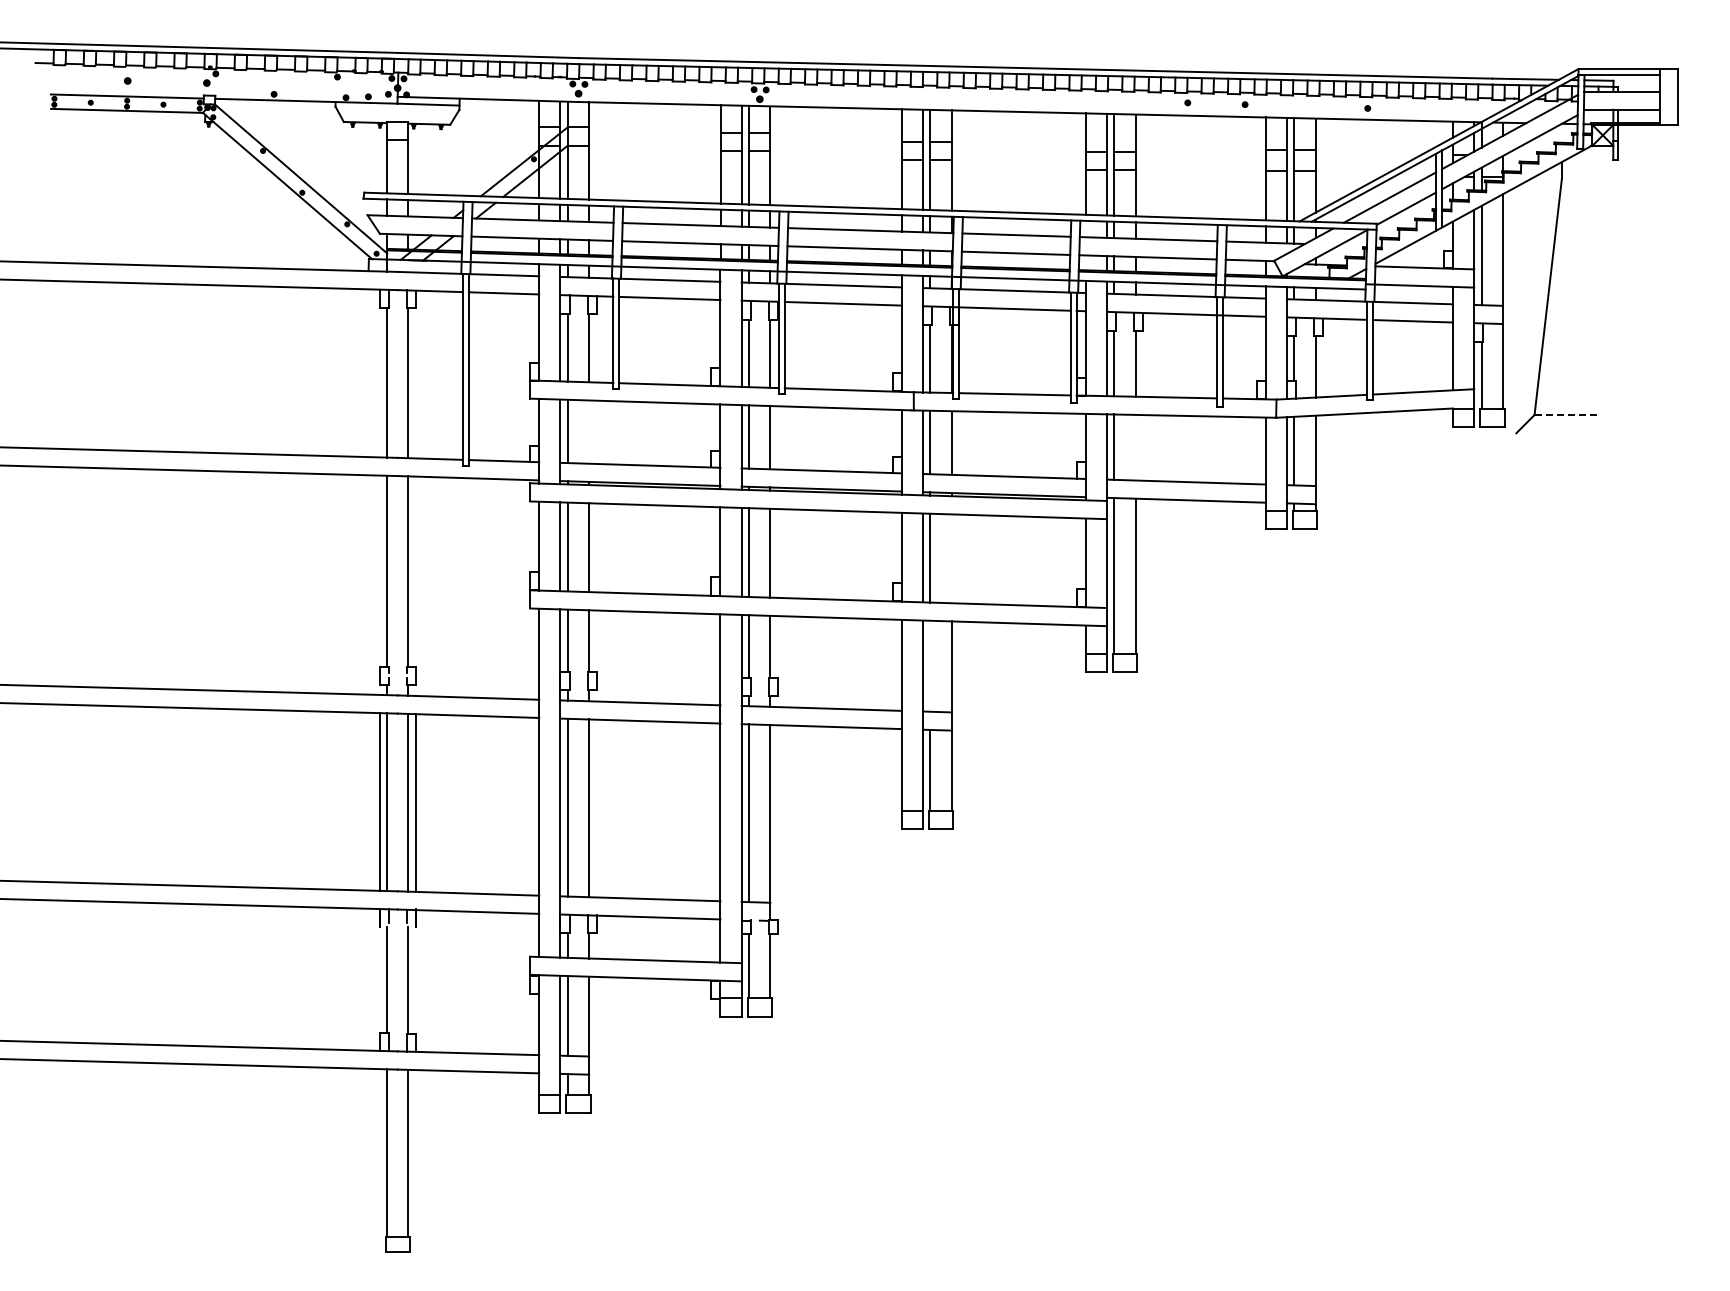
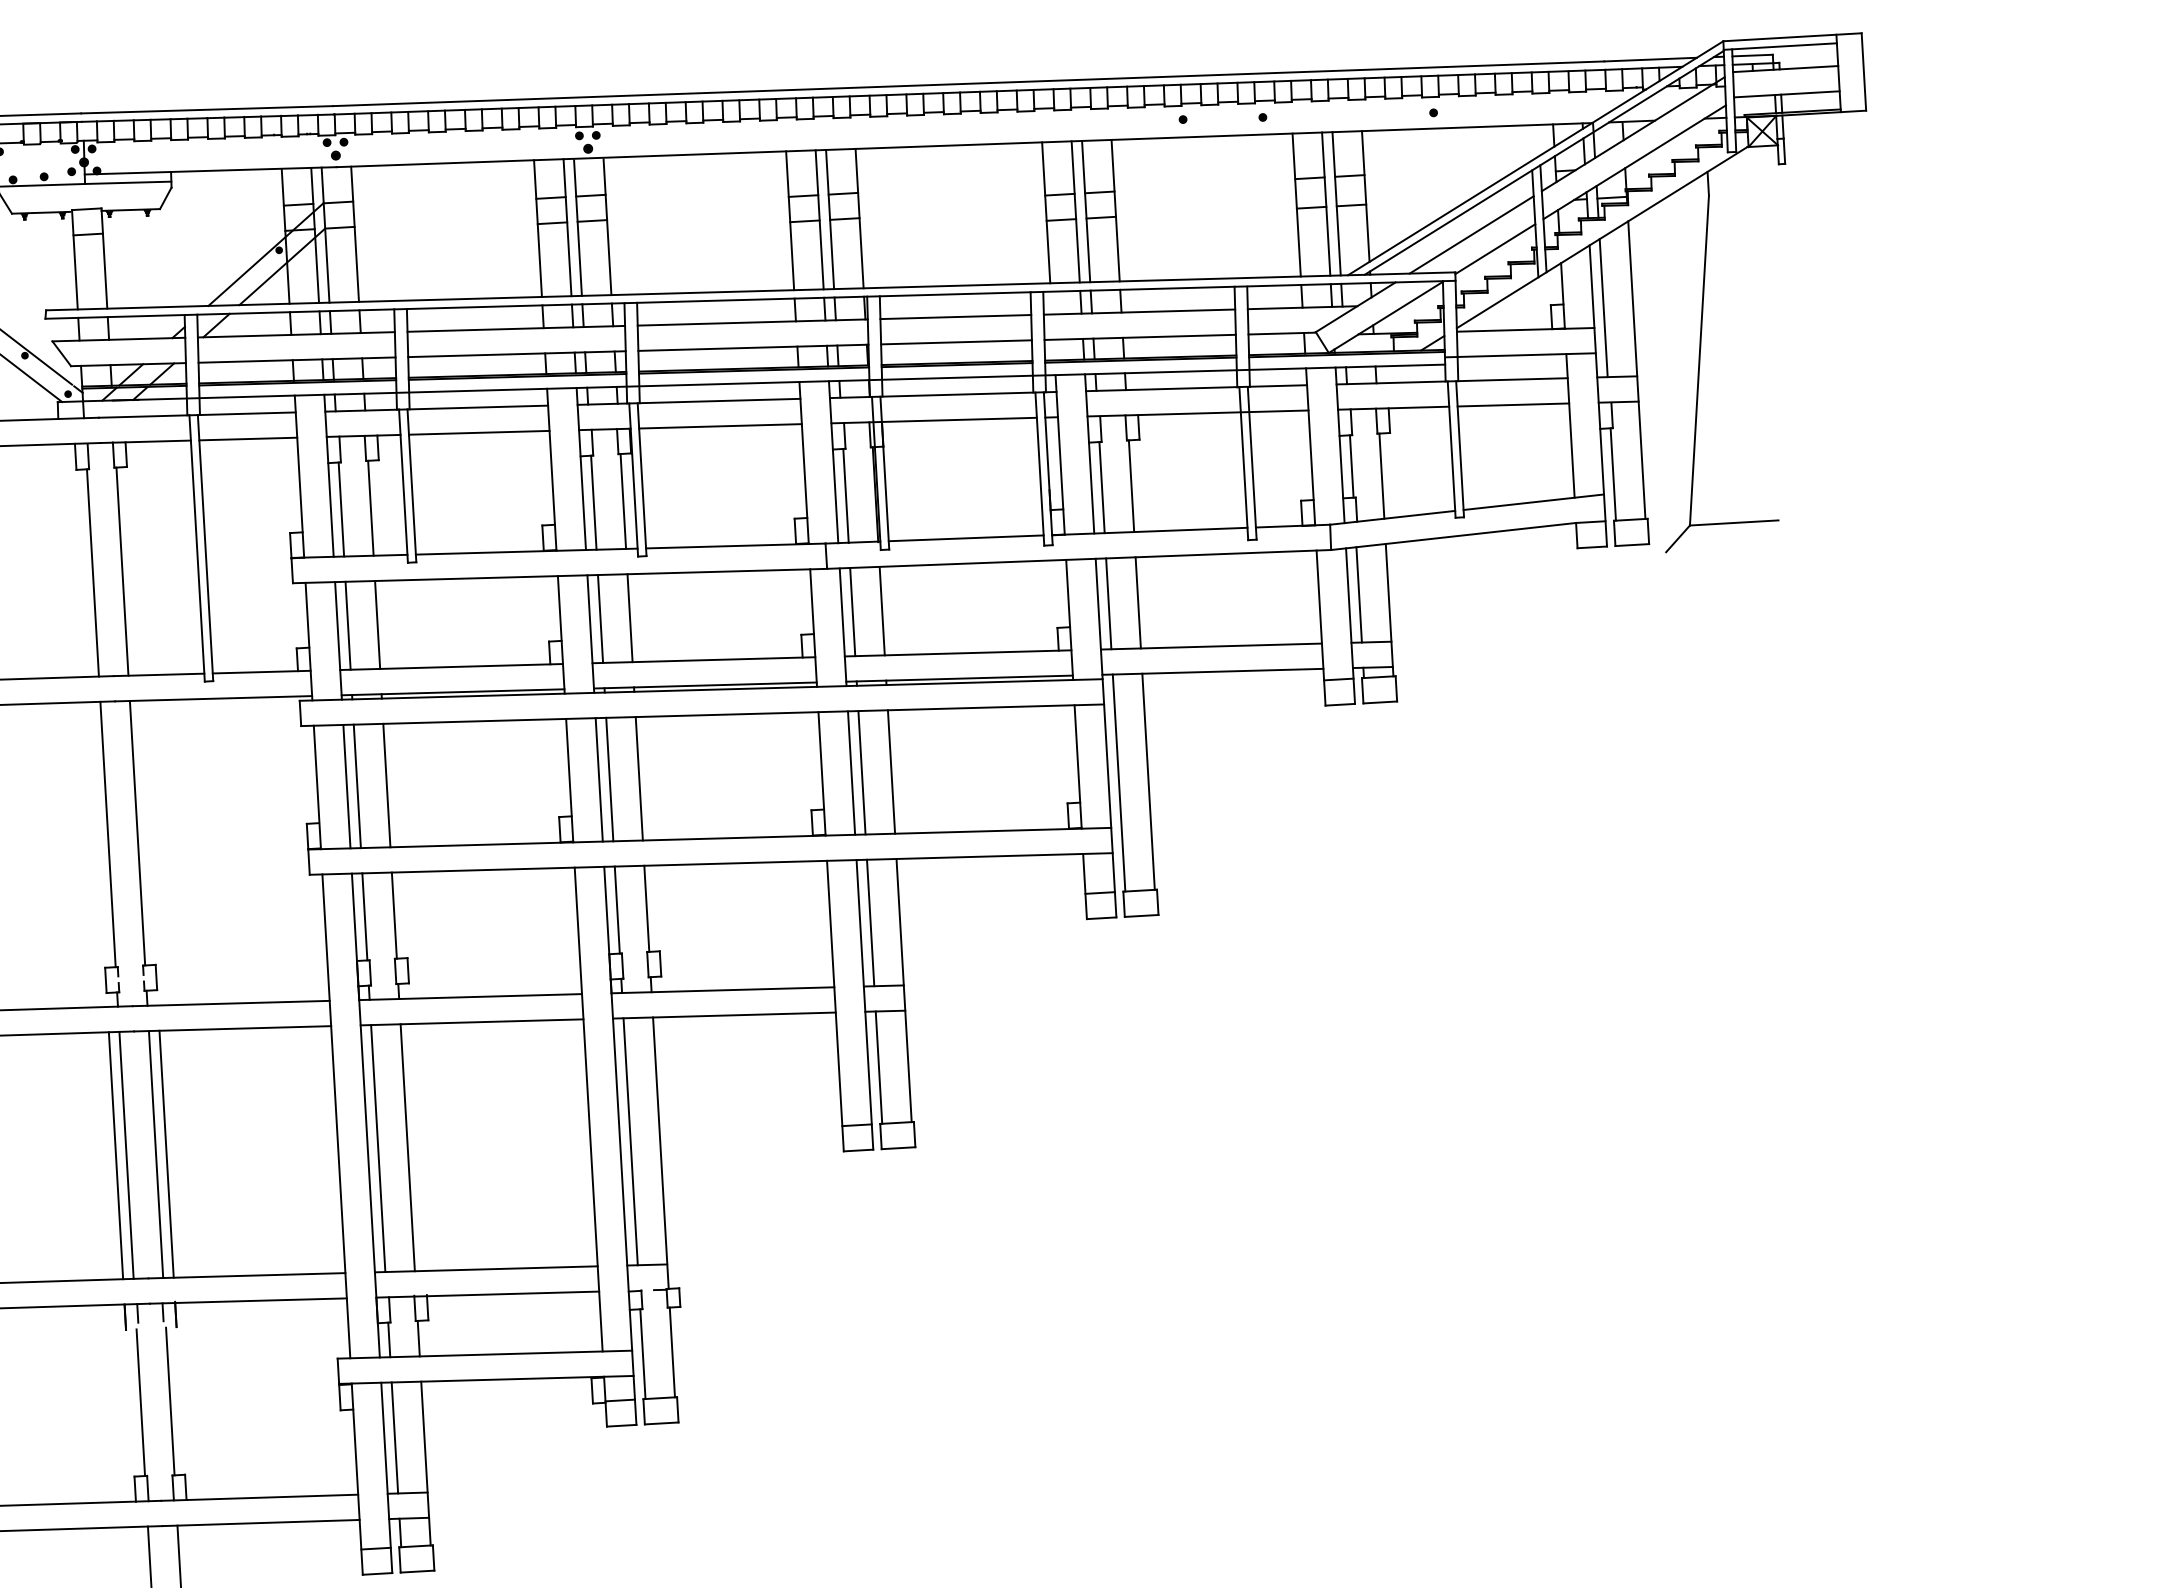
line: (1566, 415) -> (1734, 523), dashed -> solid
line: (589, 431) -> (378, 624), added
line: (1135, 447) -> (1138, 602), added
line: (951, 558) -> (891, 771), added
line: (930, 665) -> (870, 921), added

